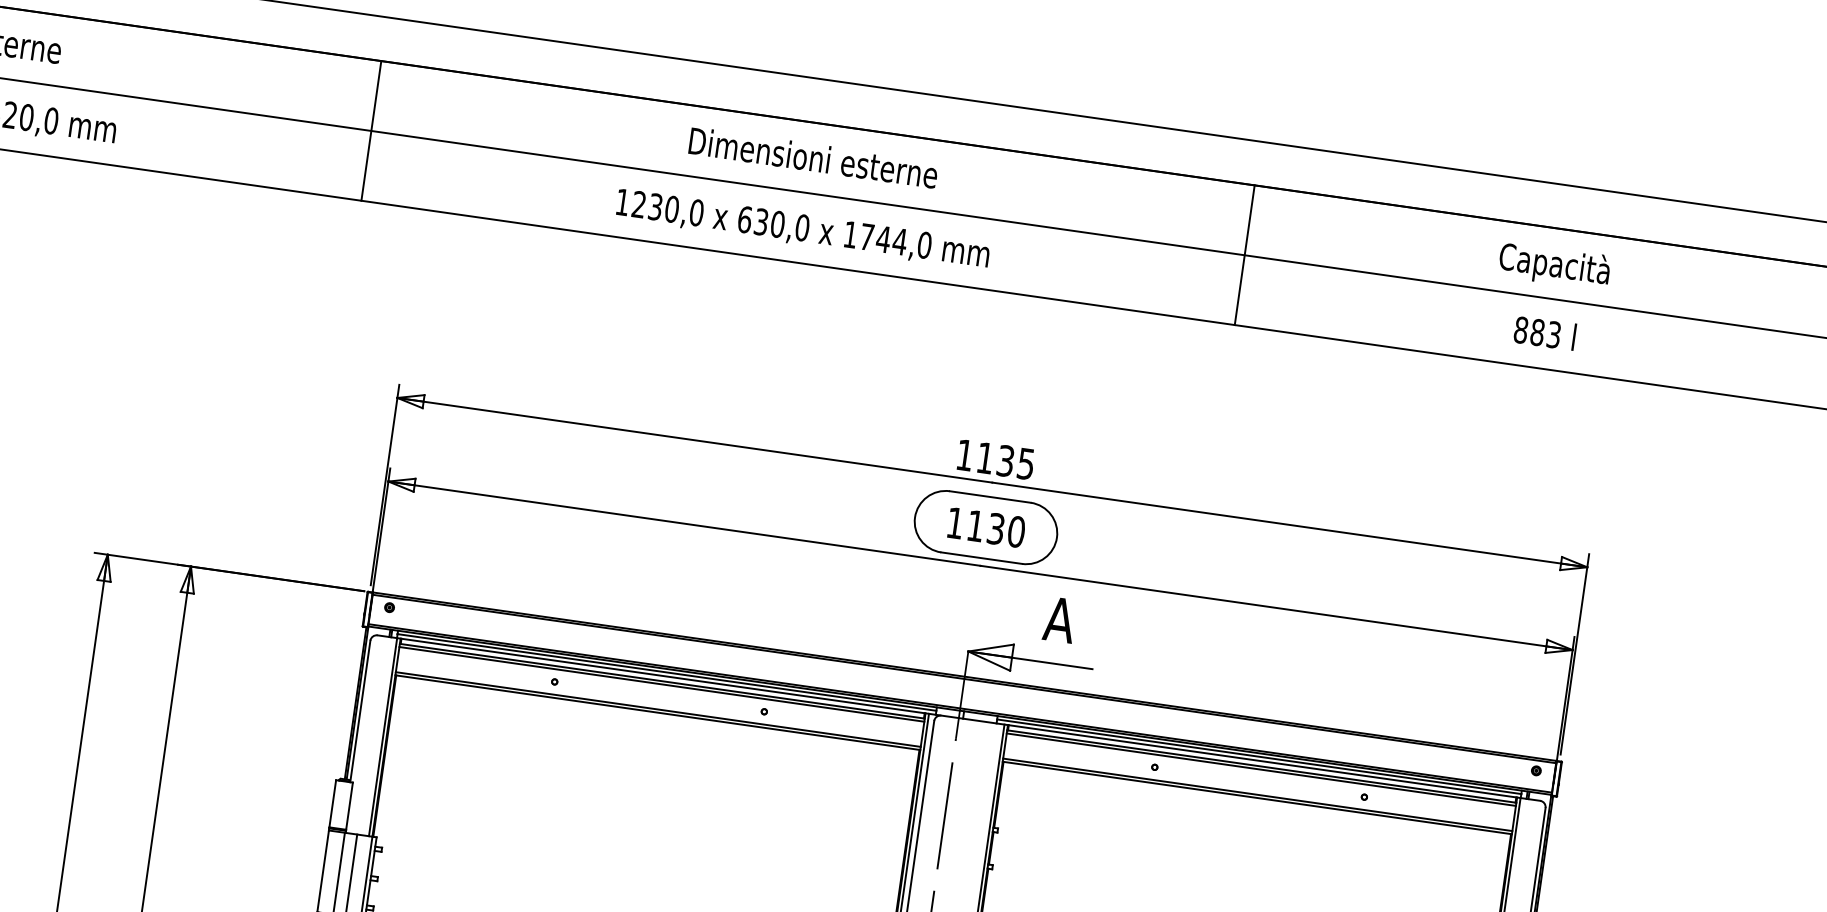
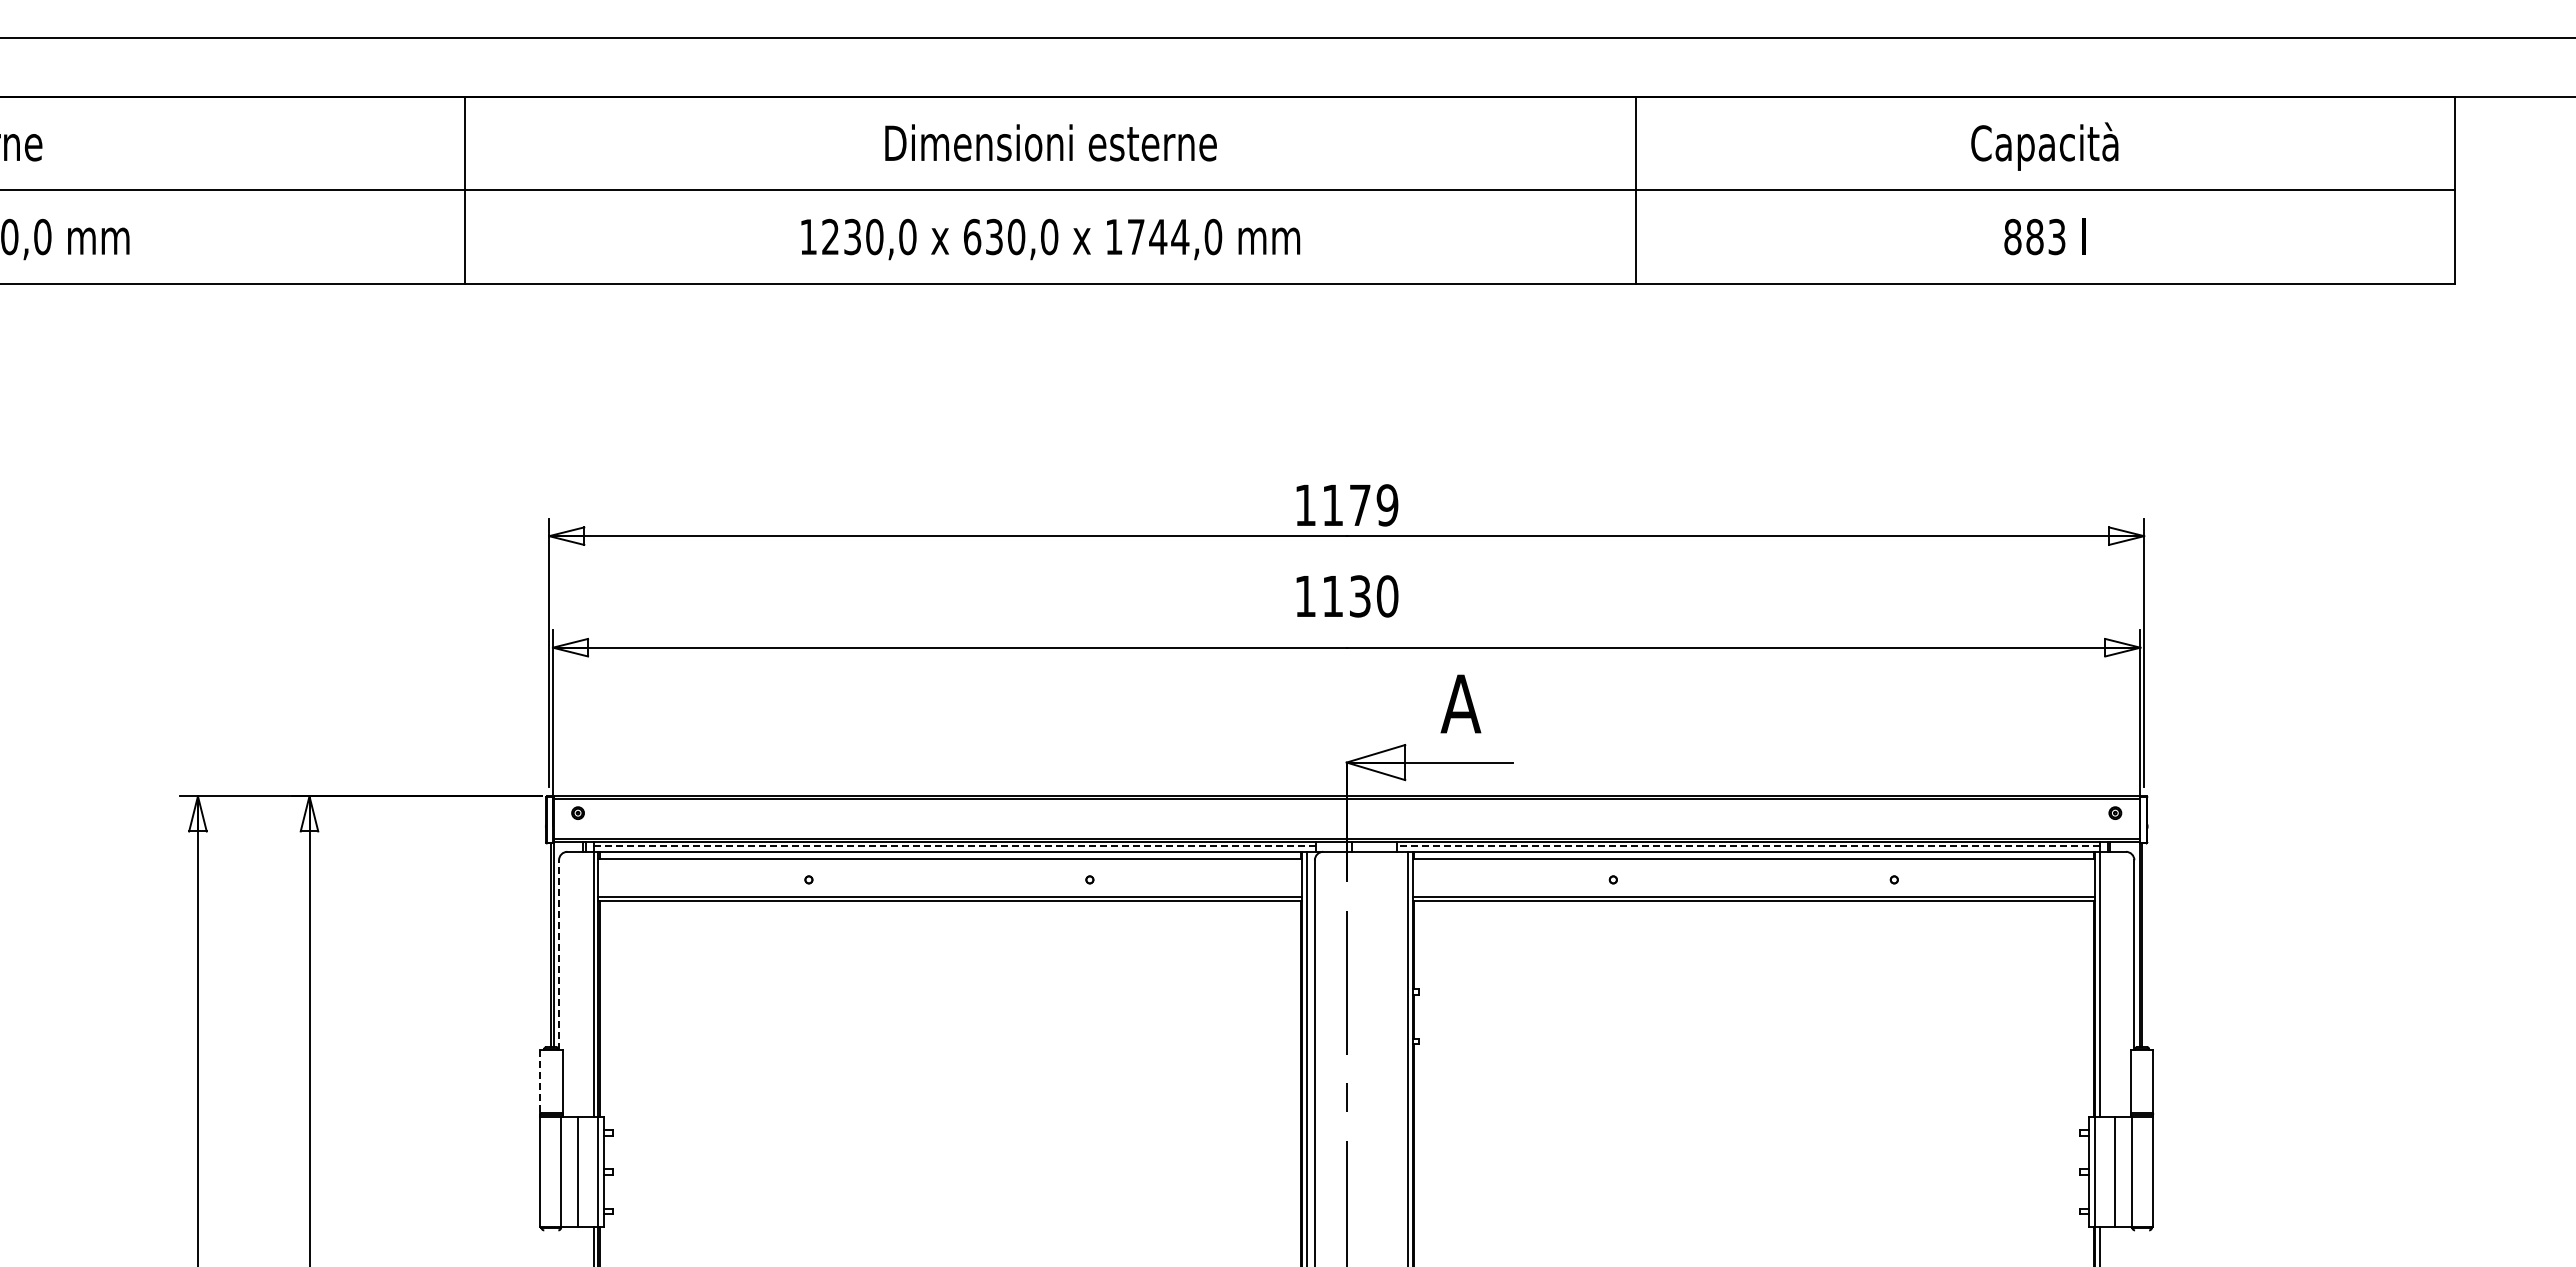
text: (1016, 462) -> (1374, 505), 1135 -> 1179
part: (985, 527) -> (1346, 596), removed
line: (666, 672) -> (954, 846), solid -> dashed
line: (662, 684) -> (950, 863), removed
line: (360, 711) -> (559, 955), solid -> dashed
line: (1259, 756) -> (1748, 846), solid -> dashed
line: (1261, 769) -> (1753, 863), removed
line: (333, 803) -> (540, 1081), solid -> dashed

